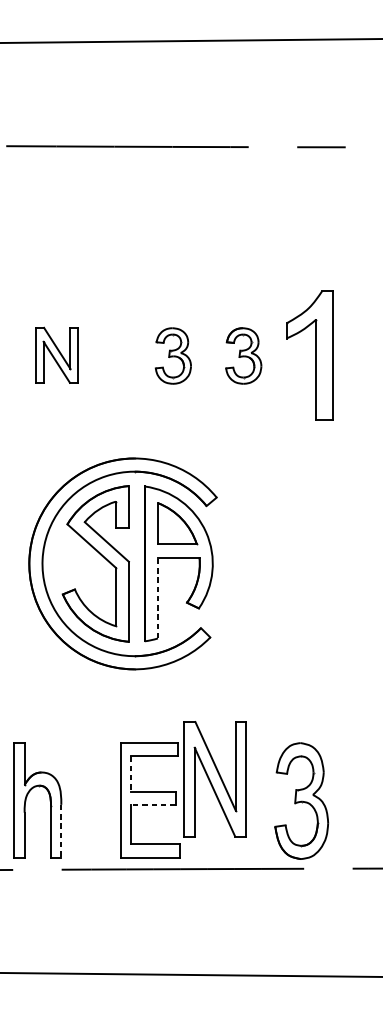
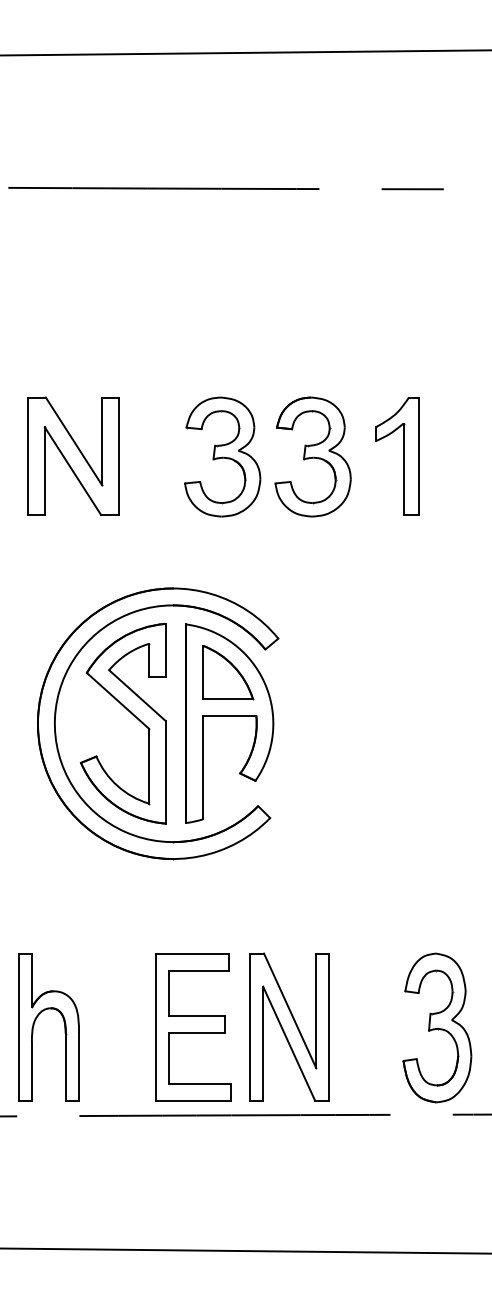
part: (57, 354) -> (73, 455), size x1.67
part: (173, 355) -> (222, 456), size x1.67
part: (243, 355) -> (312, 456), size x1.67
part: (309, 355) -> (397, 456), size x0.71
line: (158, 598) -> (203, 767), dashed -> solid
line: (131, 774) -> (168, 993), dashed -> solid
part: (215, 778) -> (289, 1026), moved
part: (301, 800) -> (437, 1027), moved
line: (152, 804) -> (196, 1032), dashed -> solid
line: (61, 831) -> (79, 1066), dashed -> solid

